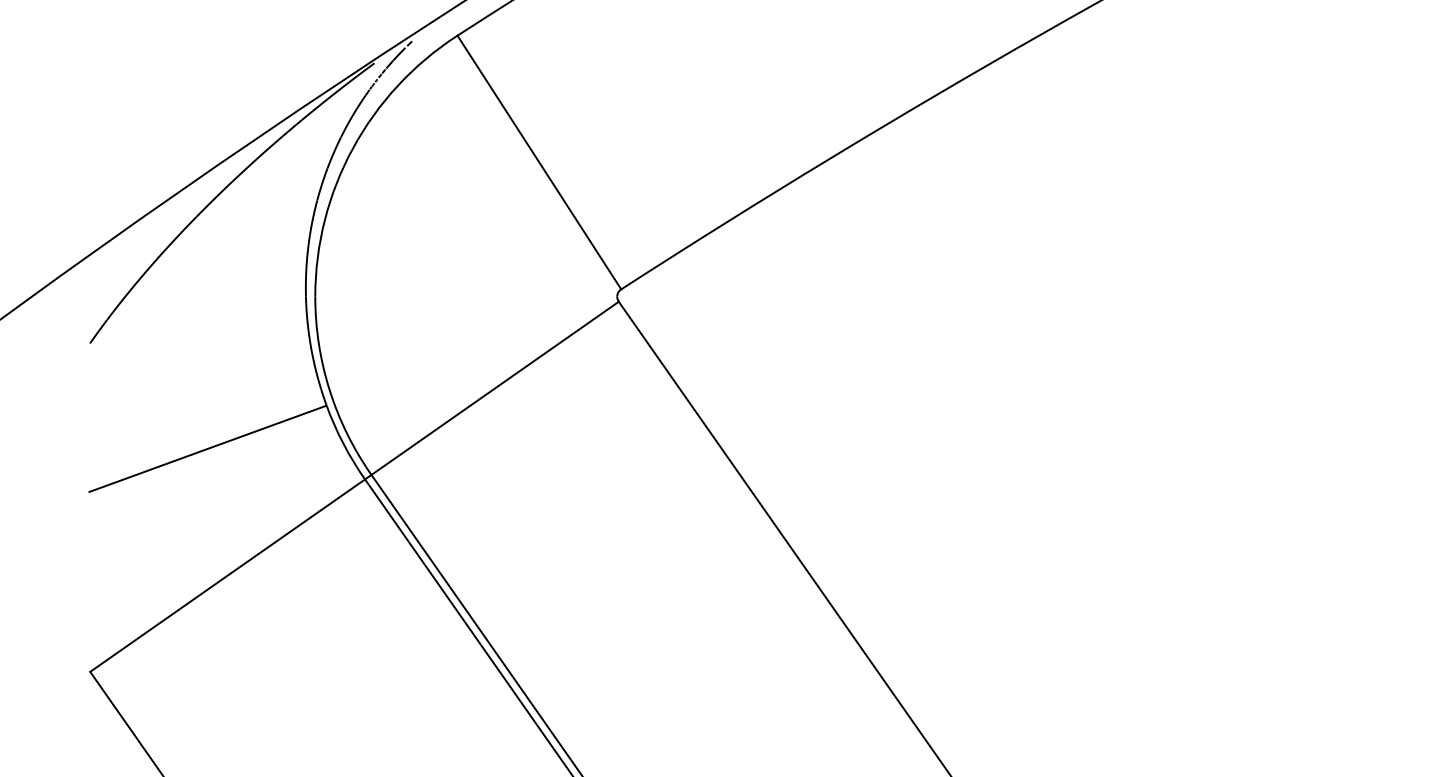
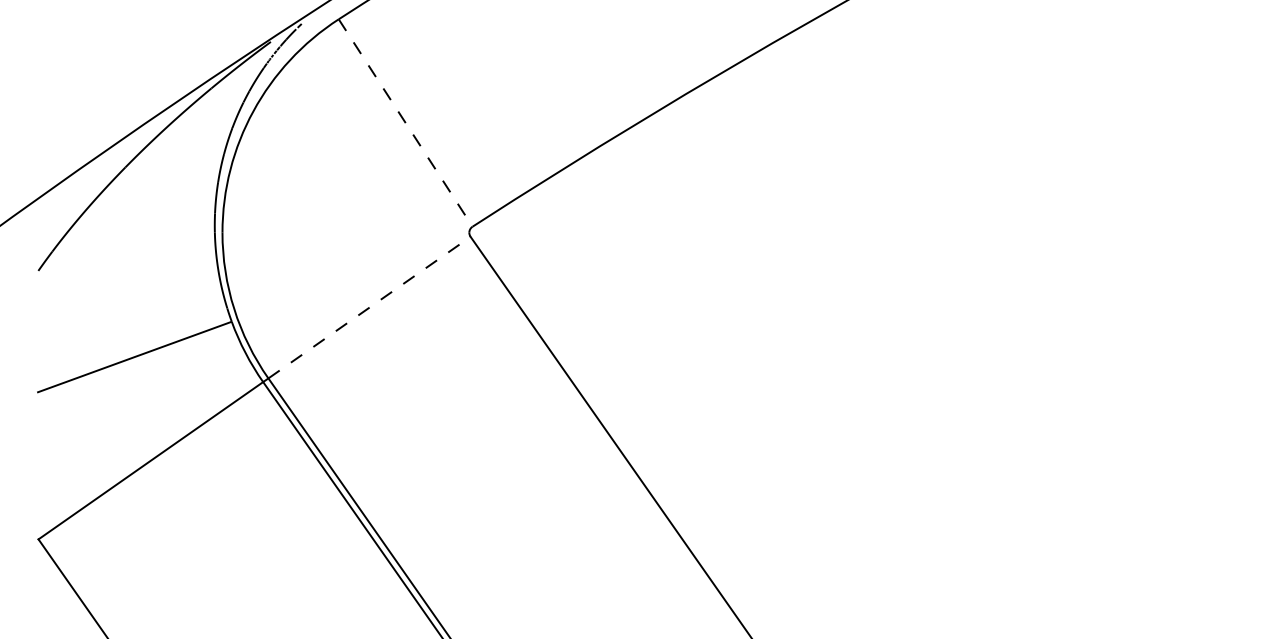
line: (539, 163) -> (405, 123), solid -> dashed
line: (495, 388) -> (369, 307), solid -> dashed

